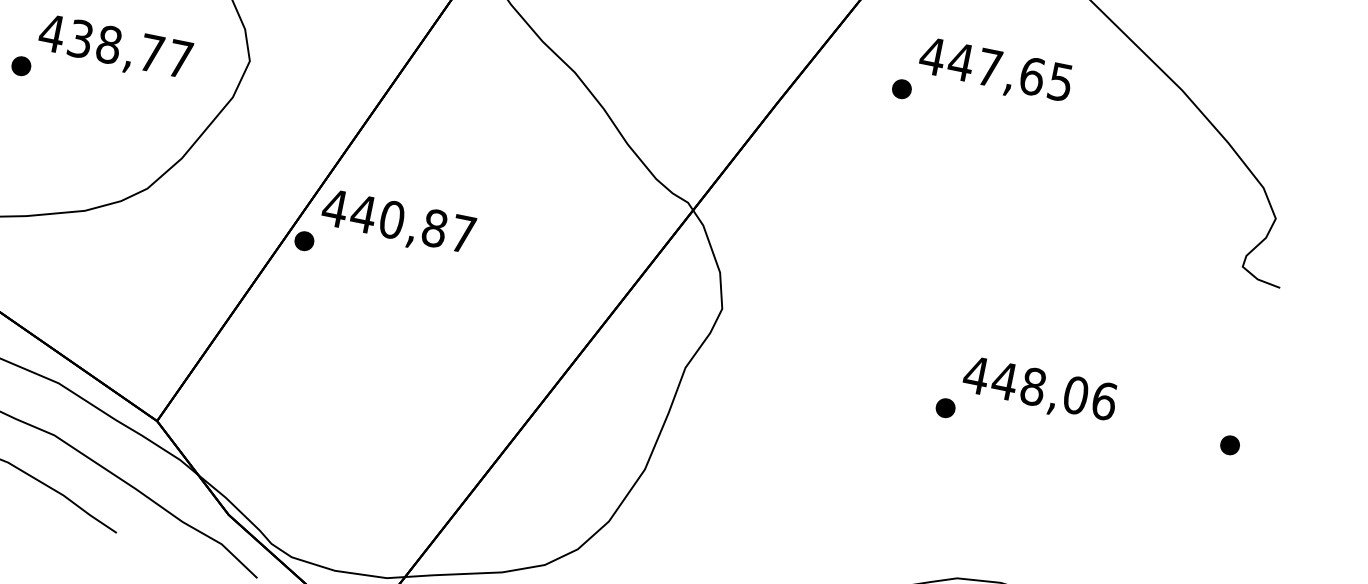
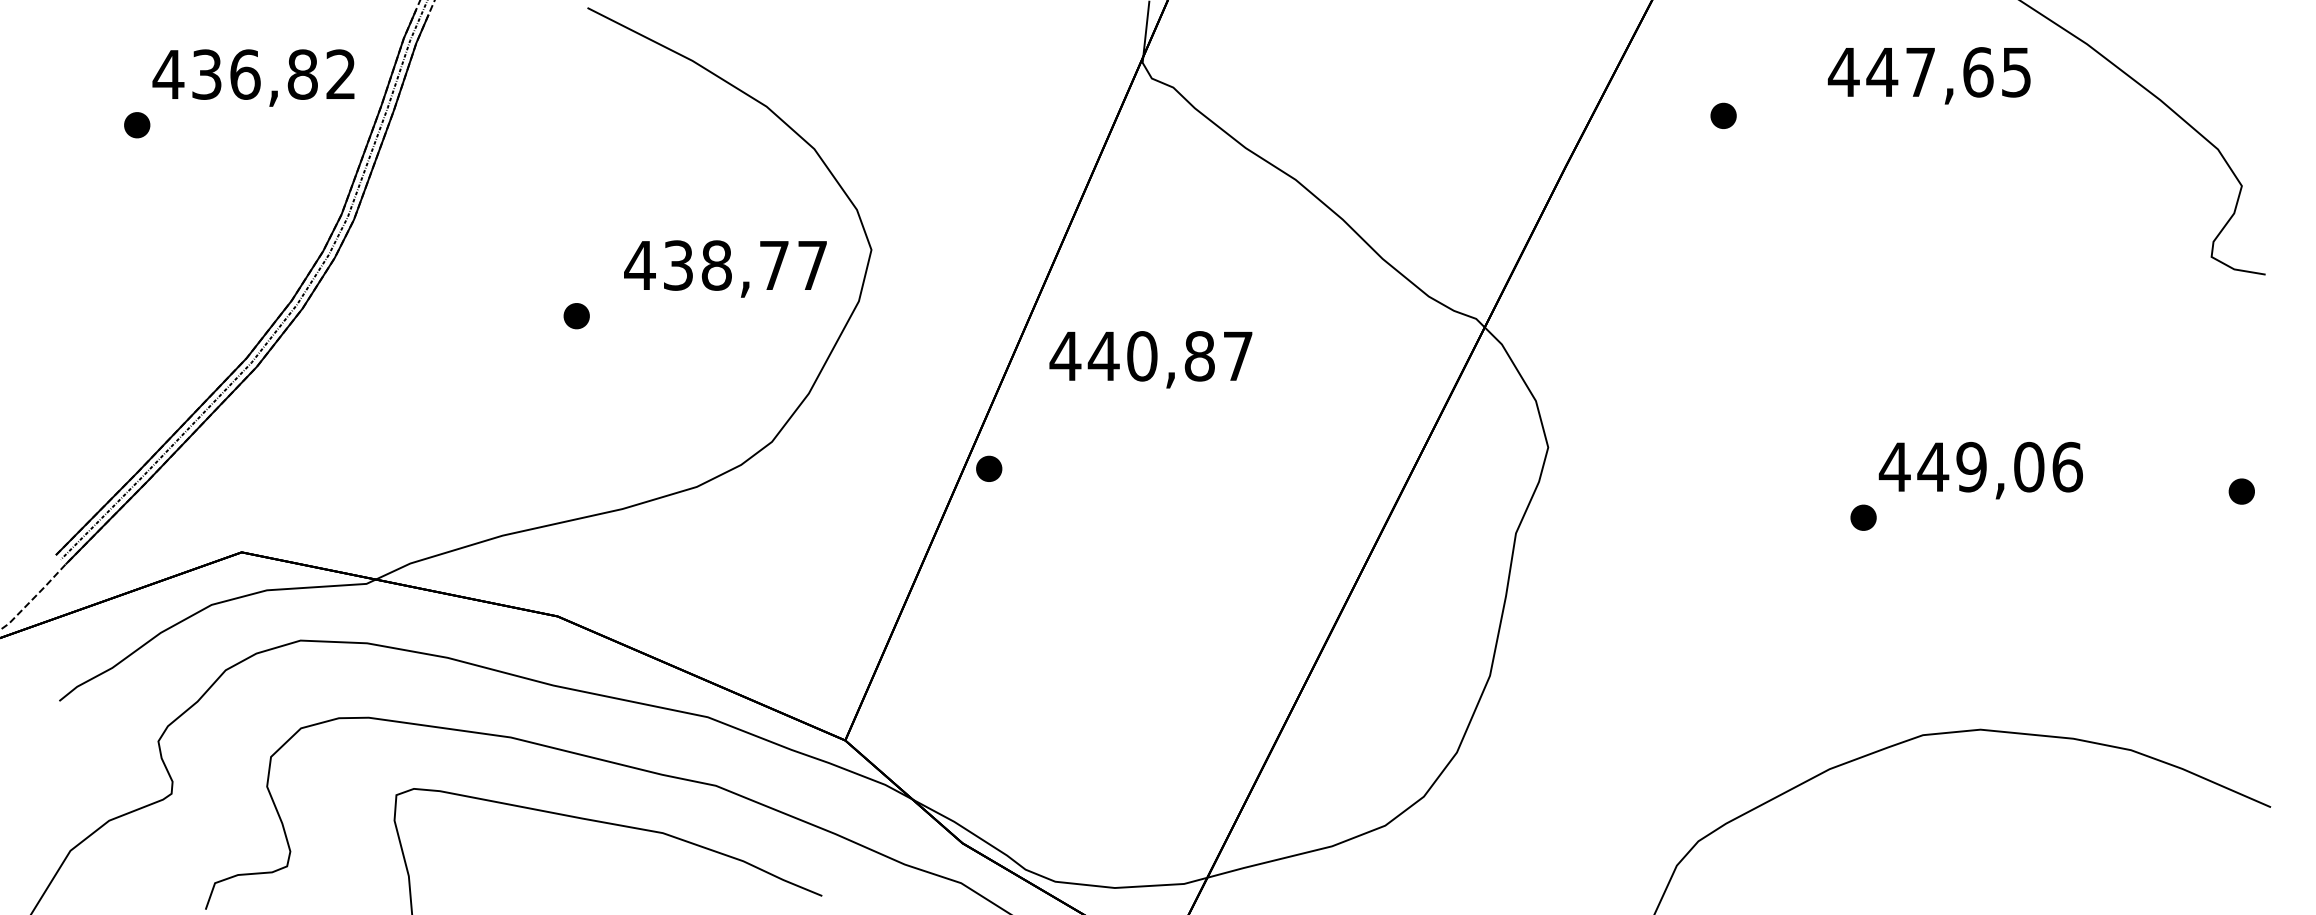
text: (115, 48) -> (725, 268), moved
text: (994, 71) -> (1928, 75), moved
text: (397, 223) -> (1150, 359), moved
text: (1033, 387) -> (1971, 467), 448,06 -> 449,06

